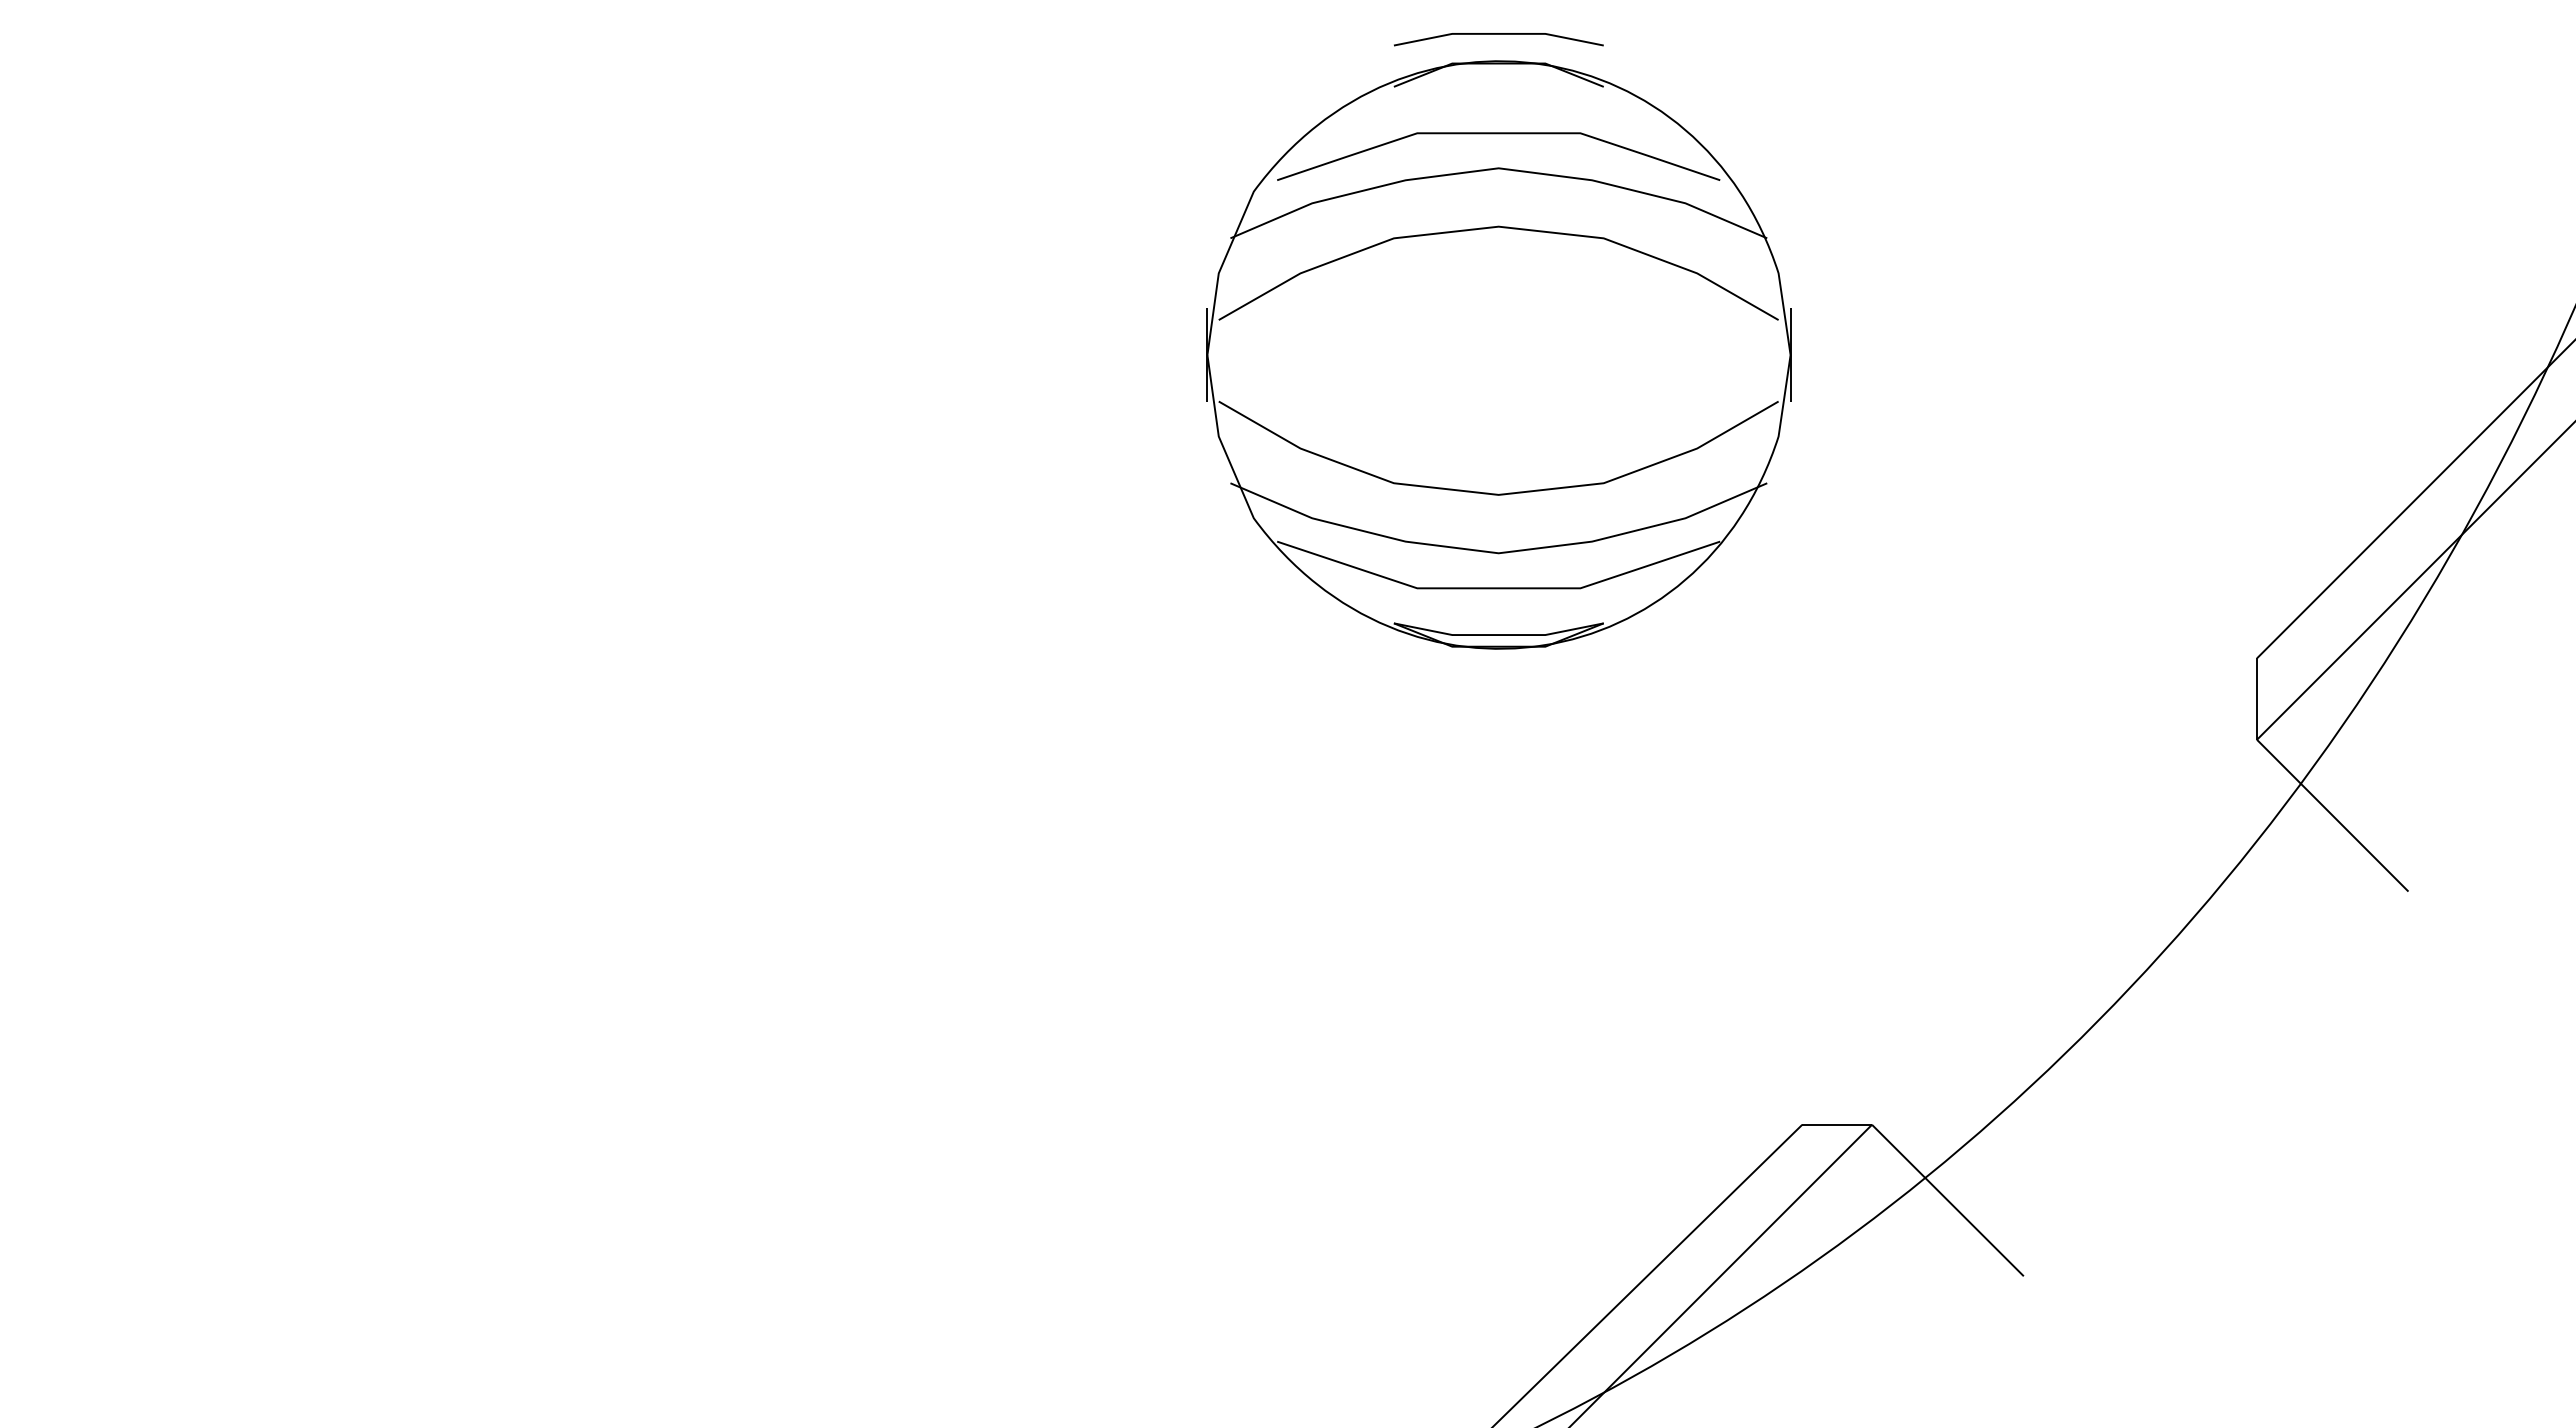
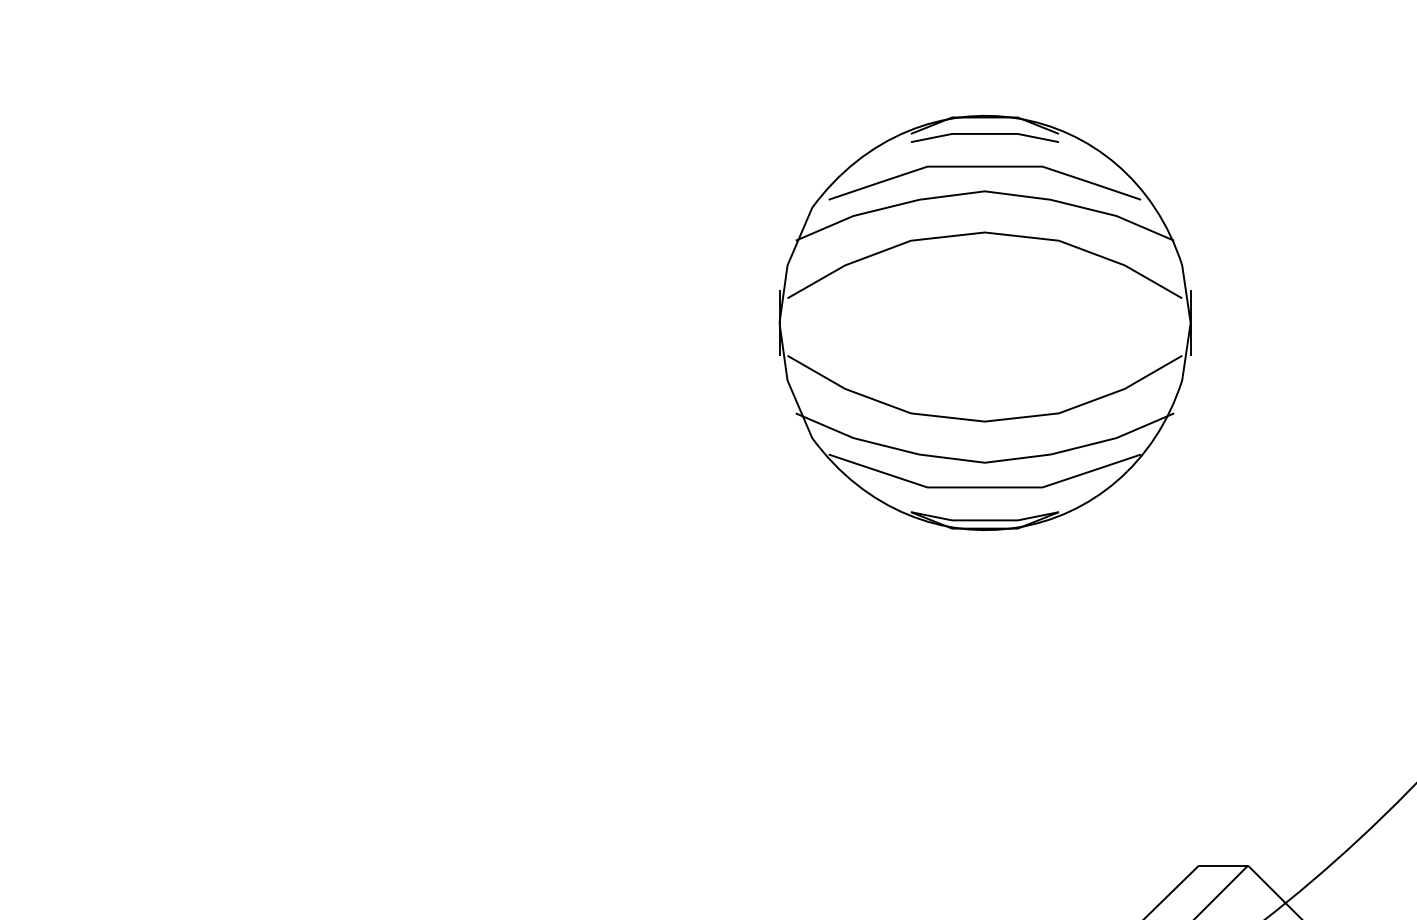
curve: (1498, 34) -> (984, 134), moved

